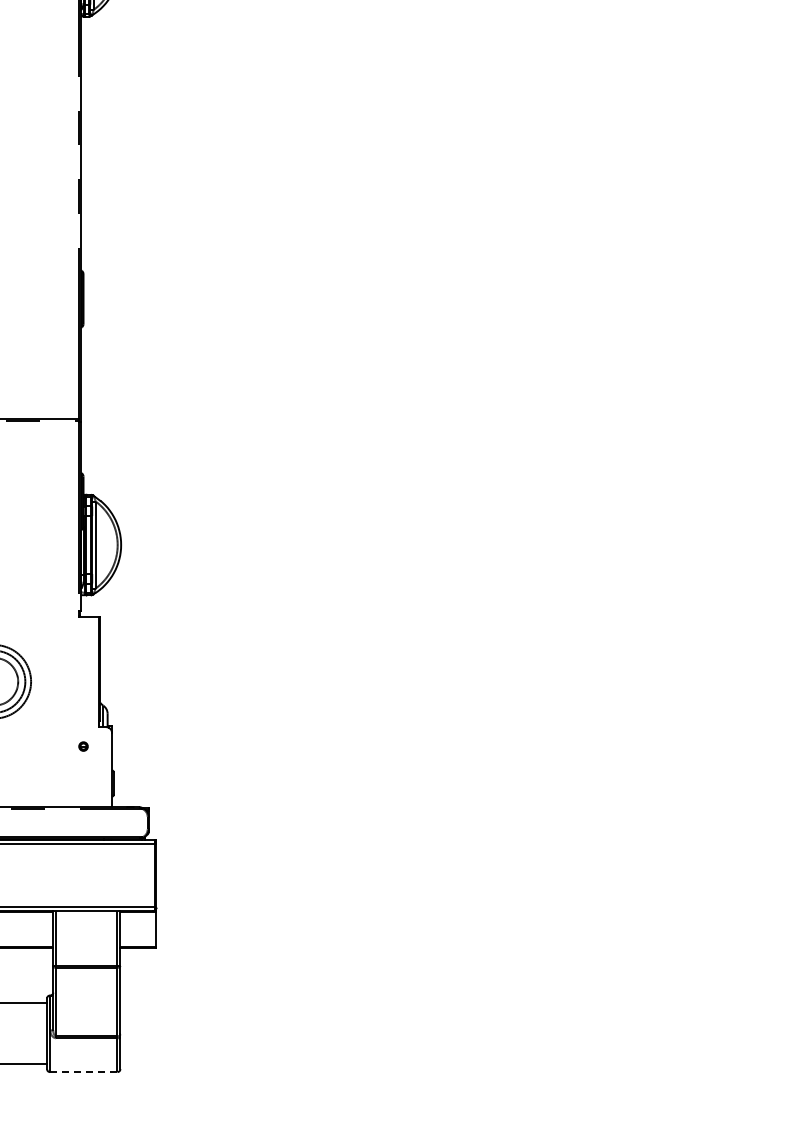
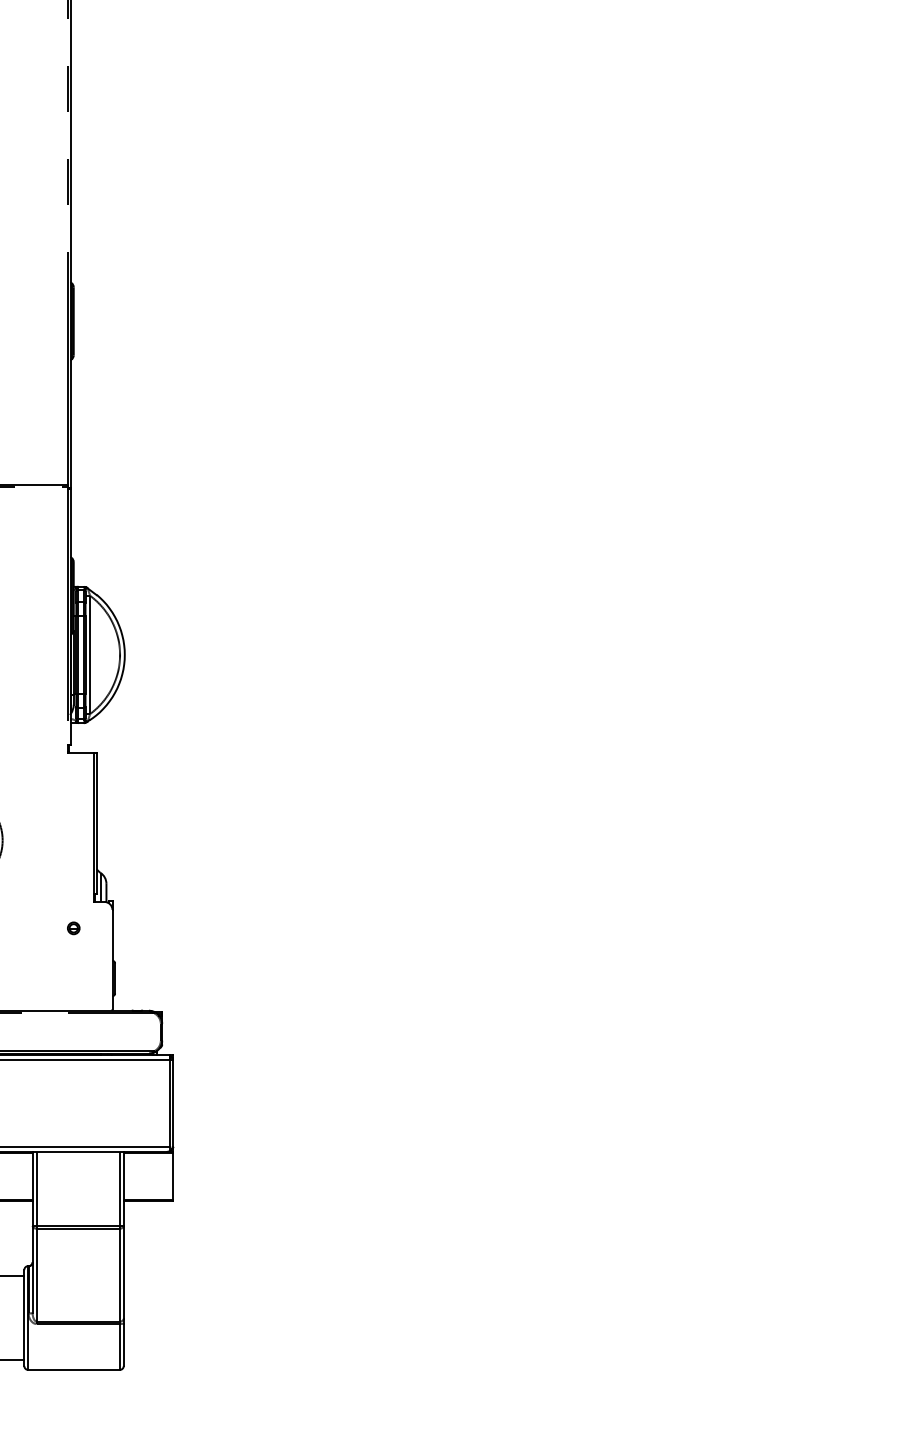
line: (83, 1072) -> (73, 1370), dashed -> solid

